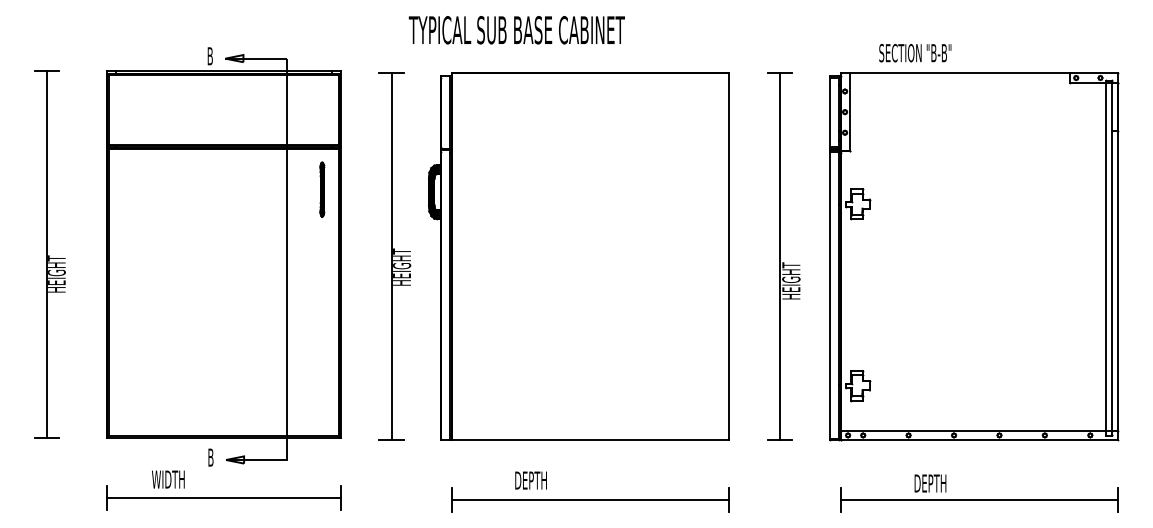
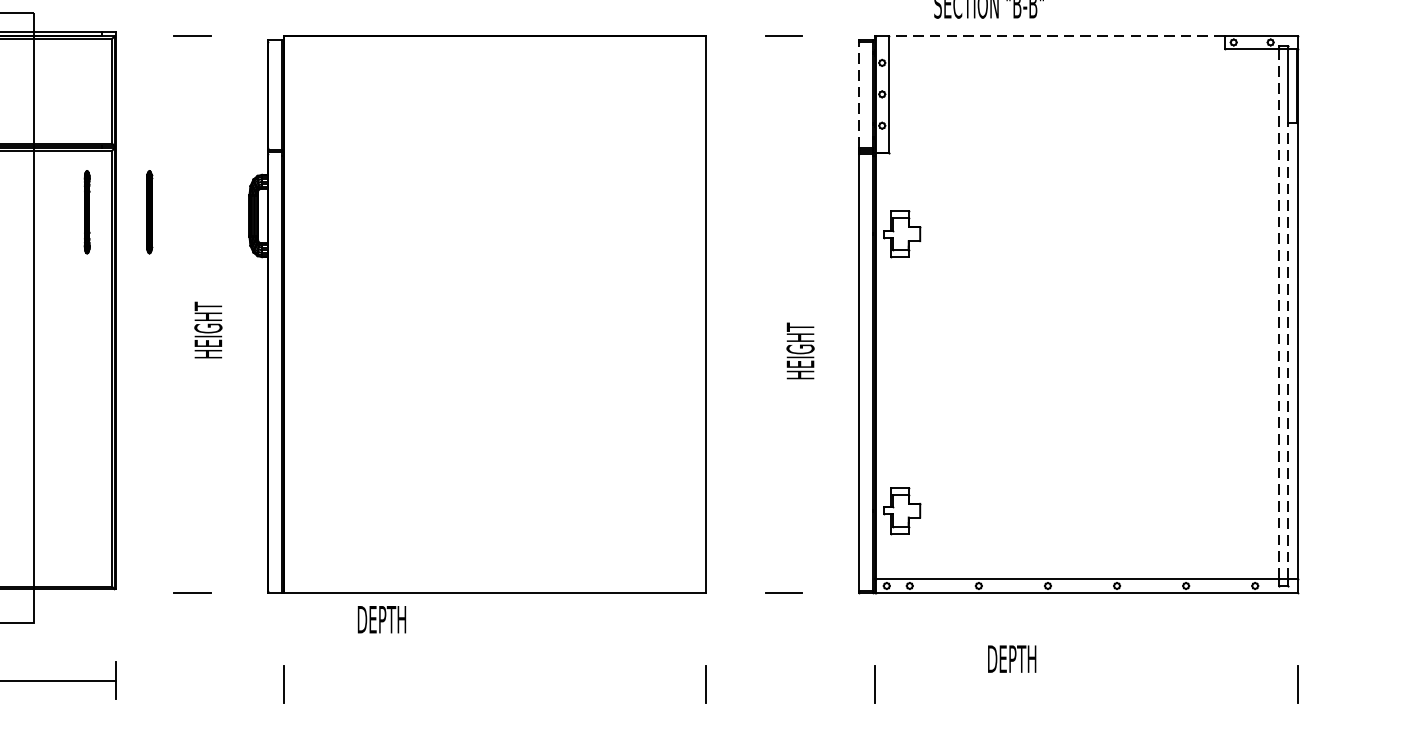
line: (959, 73) -> (1056, 35), solid -> dashed
line: (829, 112) -> (858, 94), solid -> dashed
part: (363, 189) -> (149, 212), added
line: (391, 256) -> (192, 313), removed
line: (780, 256) -> (784, 313), removed
line: (1105, 257) -> (1278, 315), solid -> dashed
line: (1112, 280) -> (1288, 350), solid -> dashed
text: (530, 480) -> (381, 619), moved
line: (590, 500) -> (495, 684), removed
line: (979, 500) -> (1086, 684), removed

